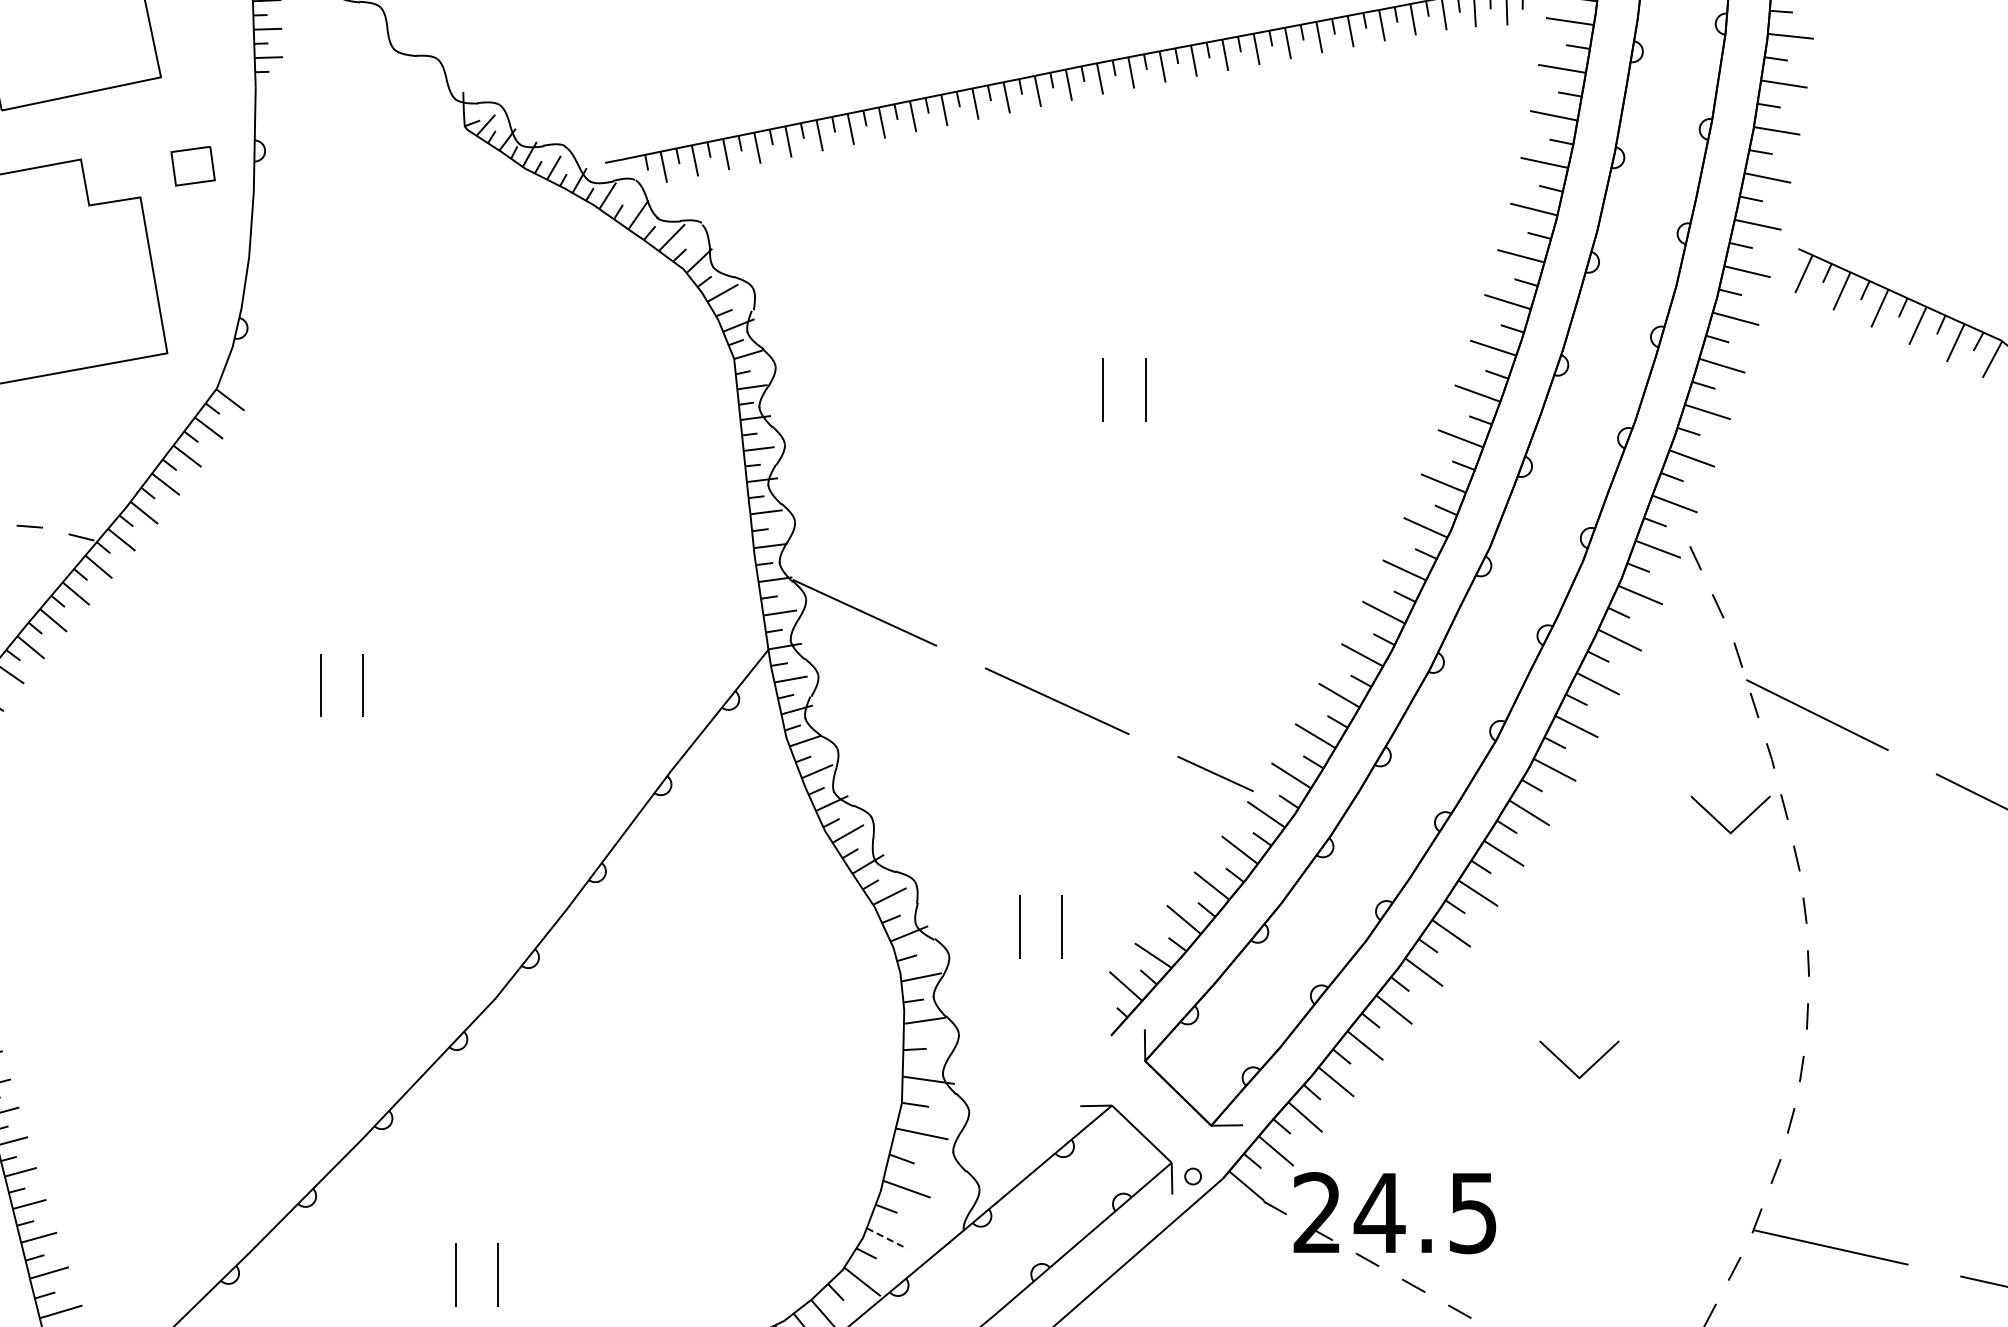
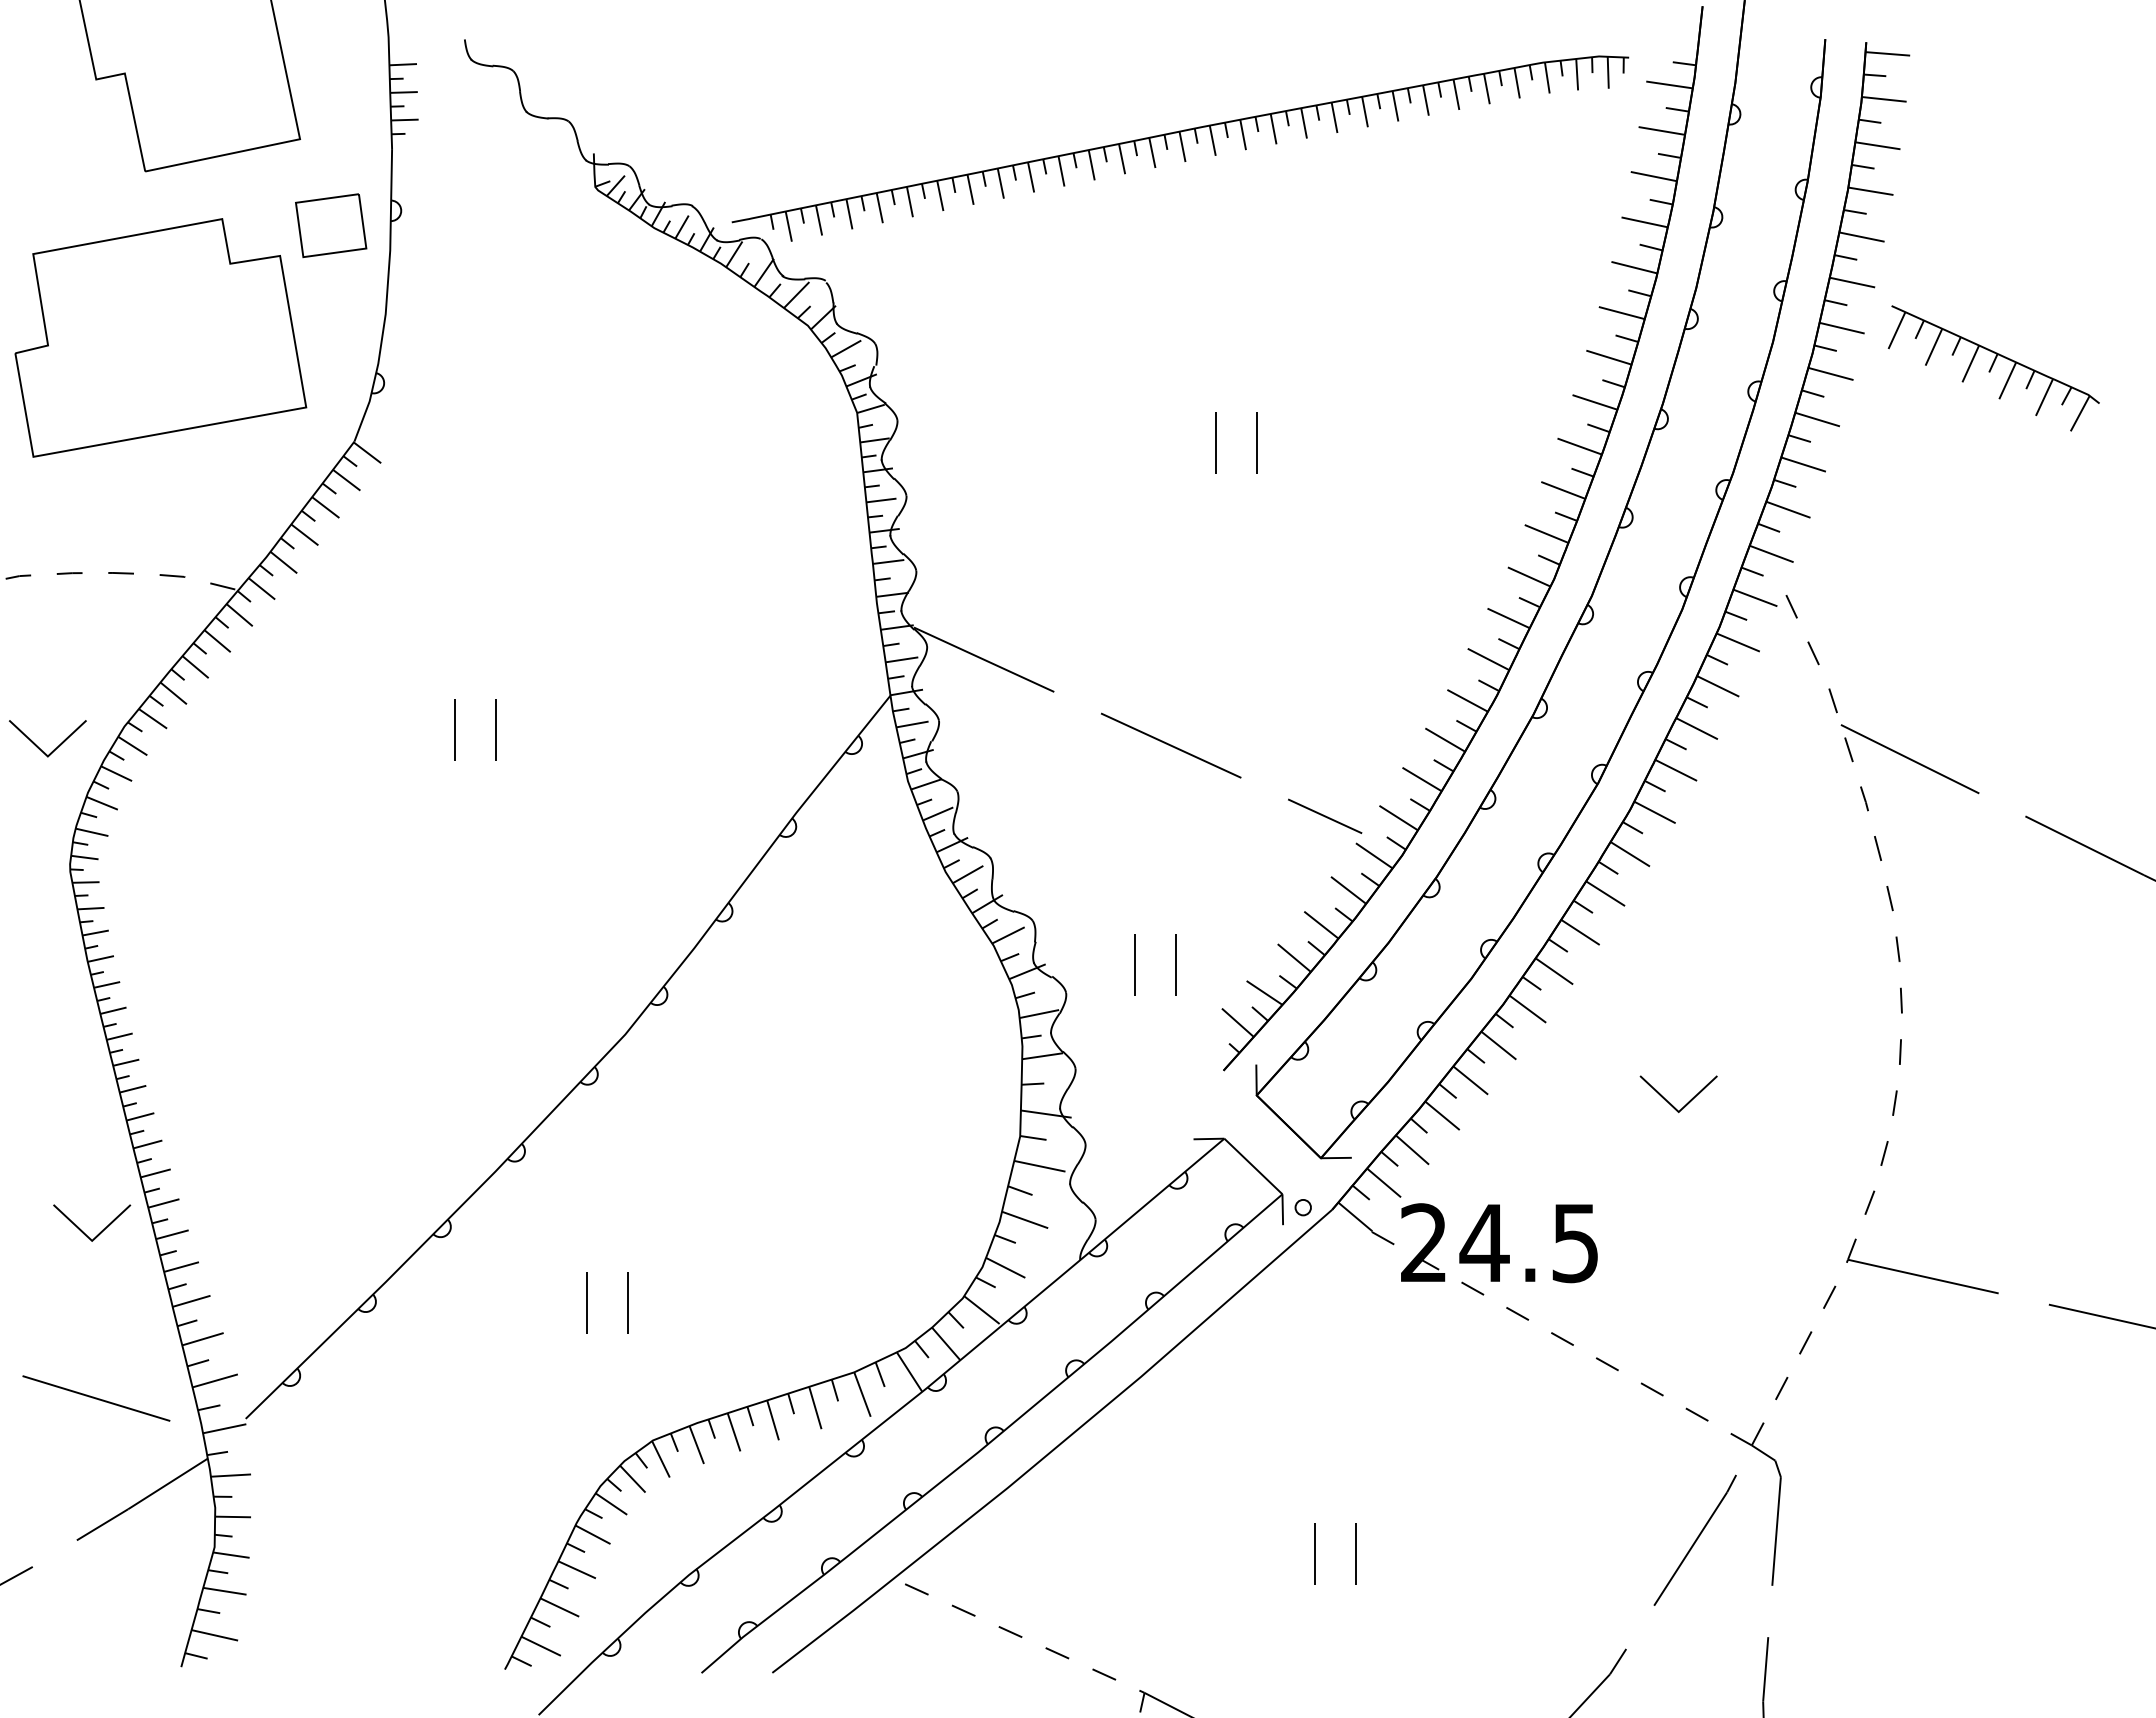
part: (193, 166) -> (331, 225), size x1.67
part: (1723, 824) -> (1818, 865), removed
line: (887, 1239) -> (1006, 1268), dashed -> solid

